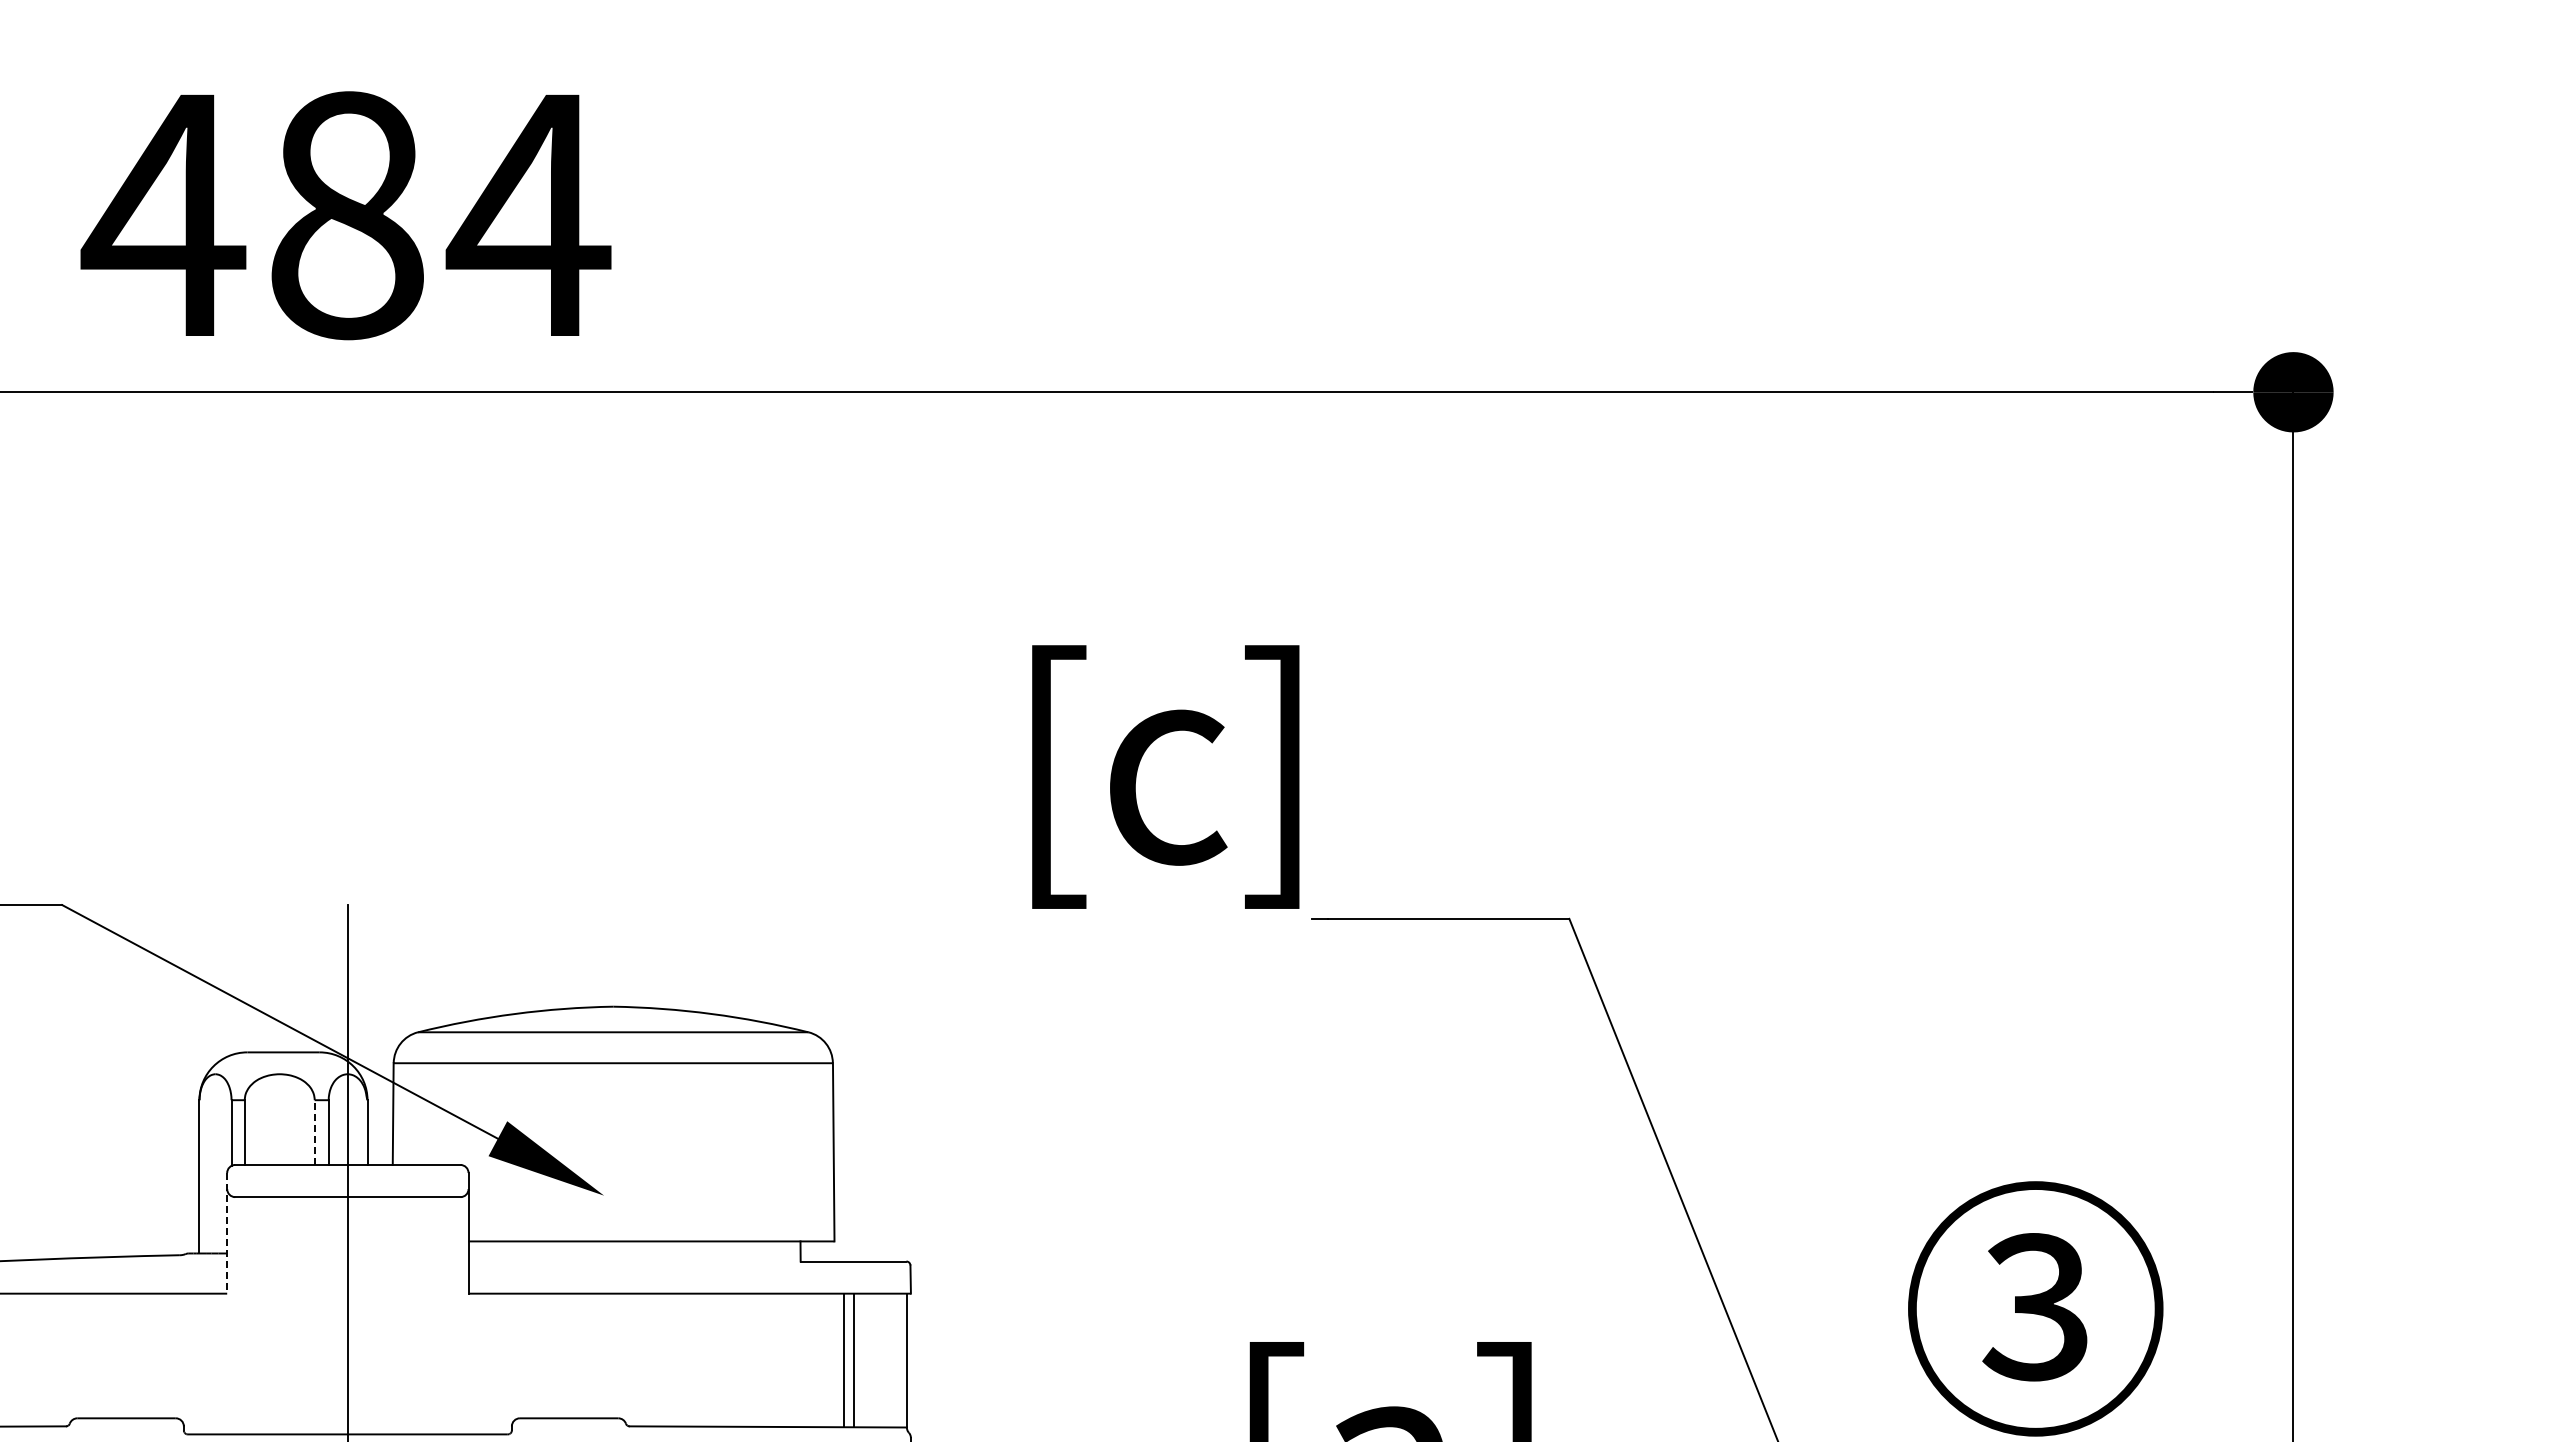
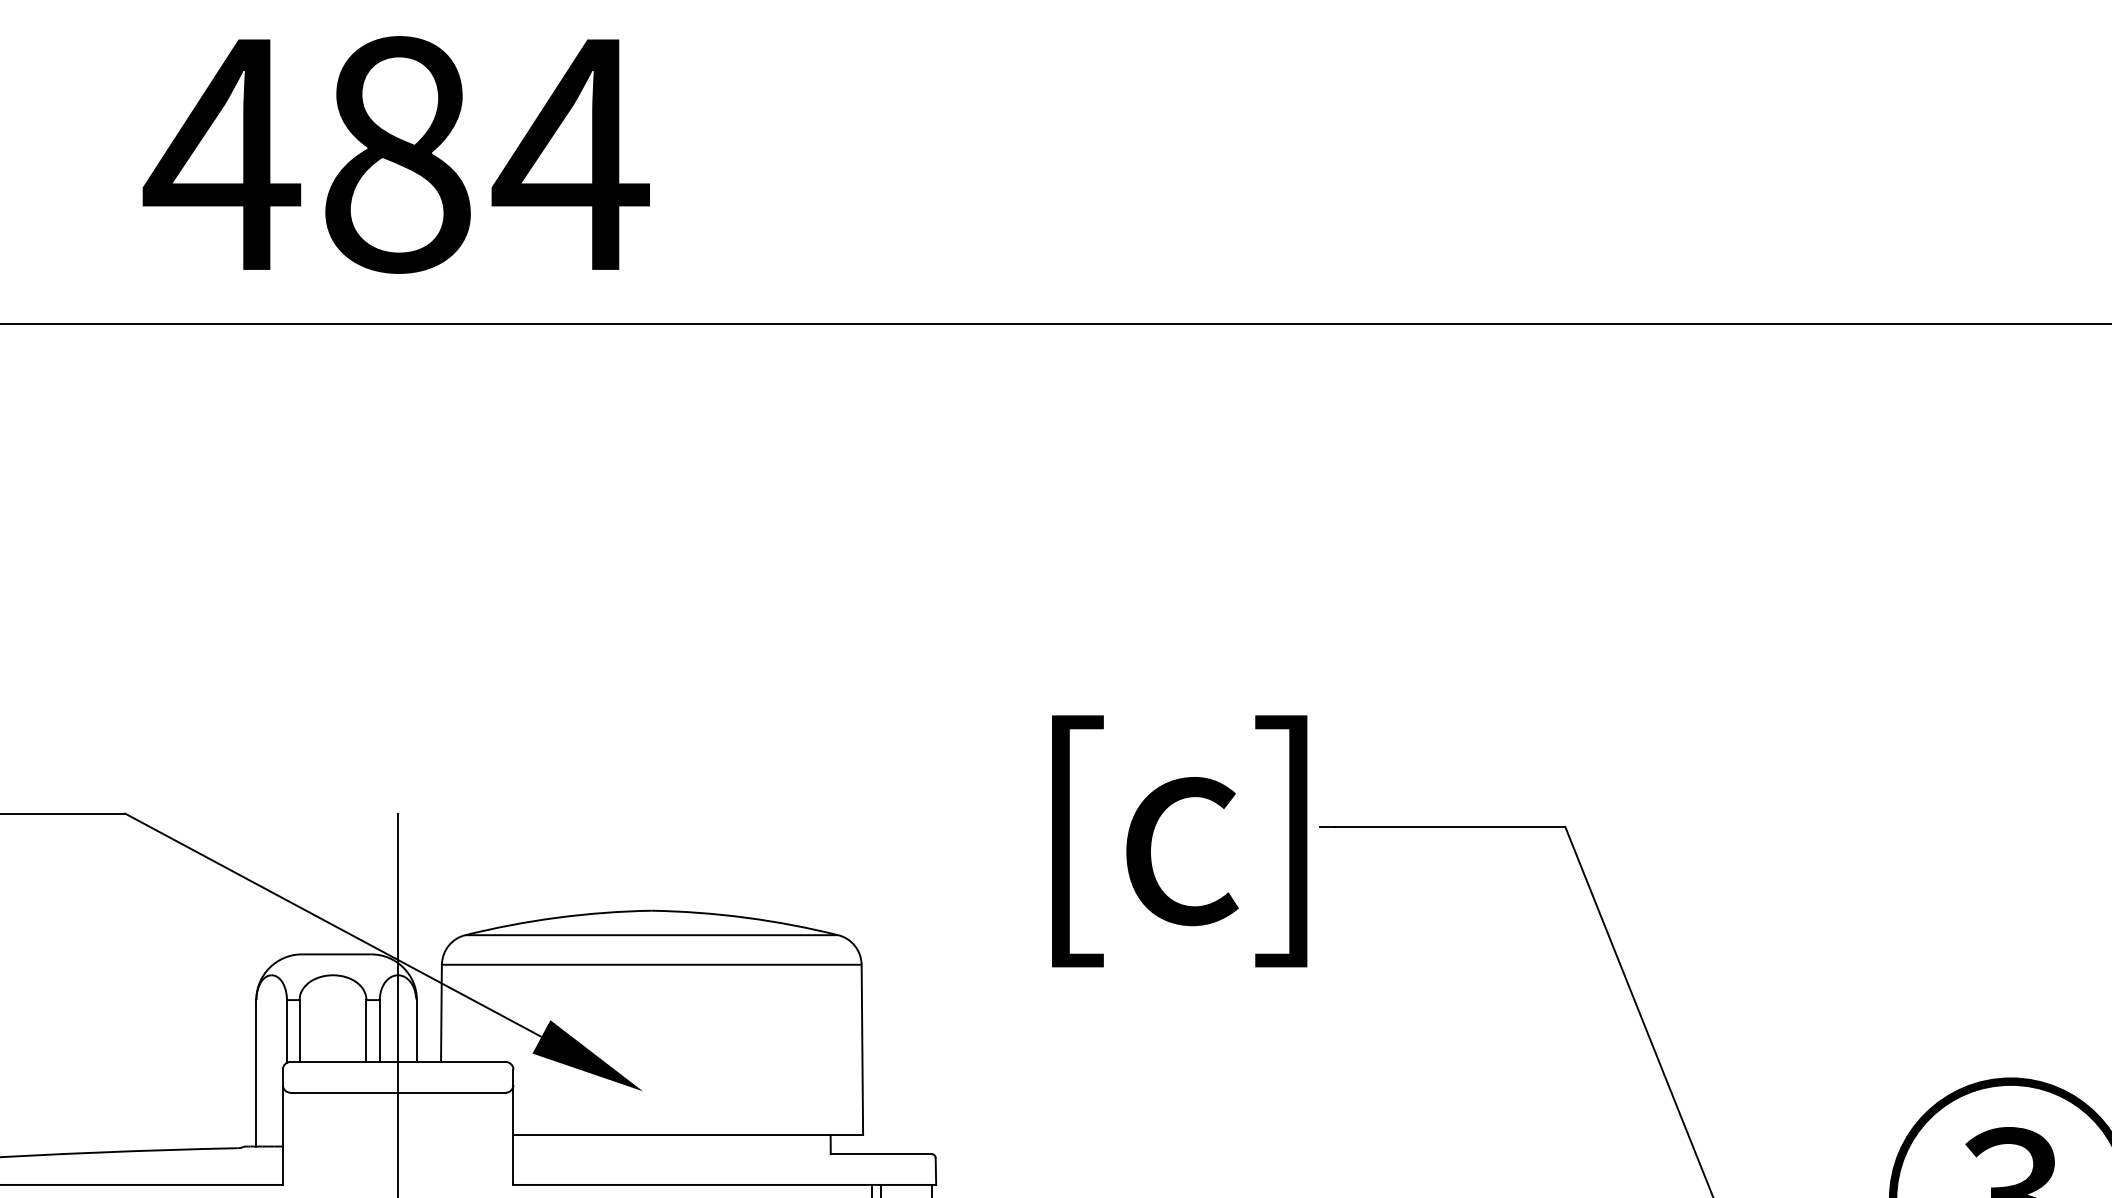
text: (1165, 776) -> (1179, 840), moved
line: (314, 1132) -> (366, 1030), dashed -> solid
line: (227, 1233) -> (283, 1127), dashed -> solid

